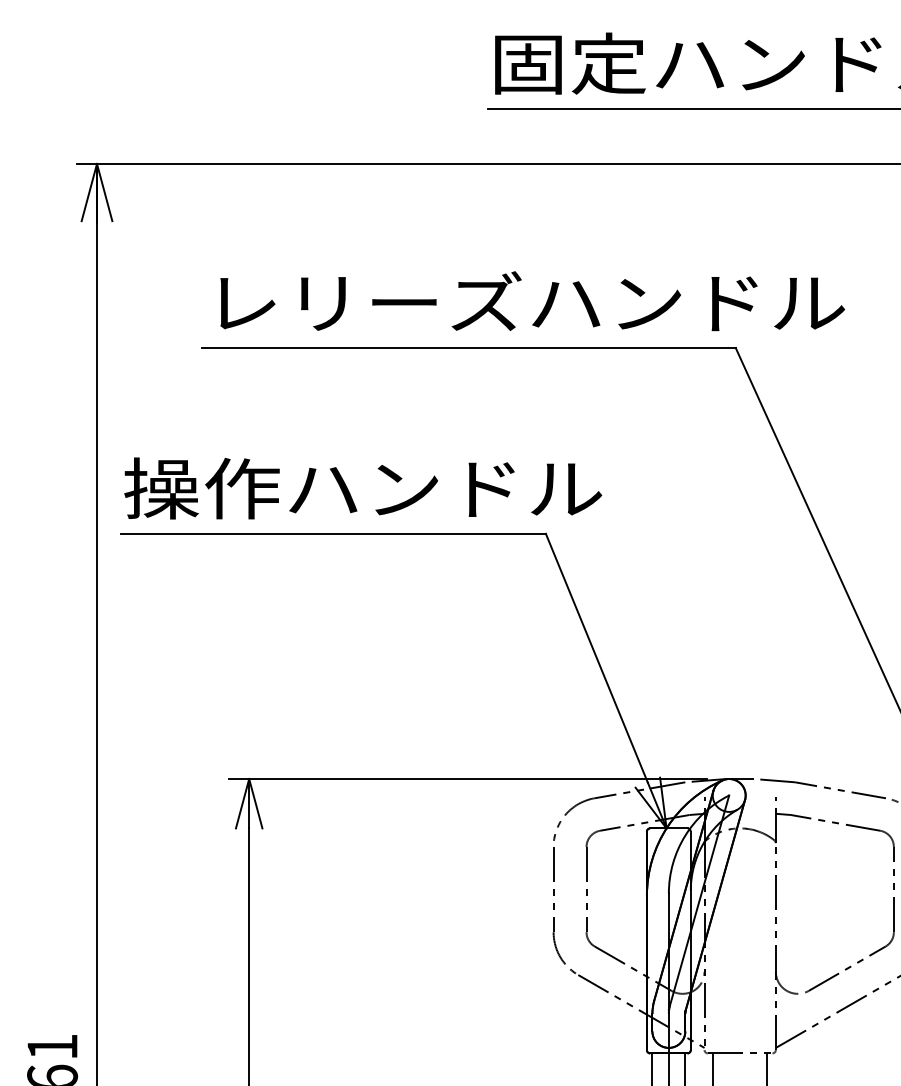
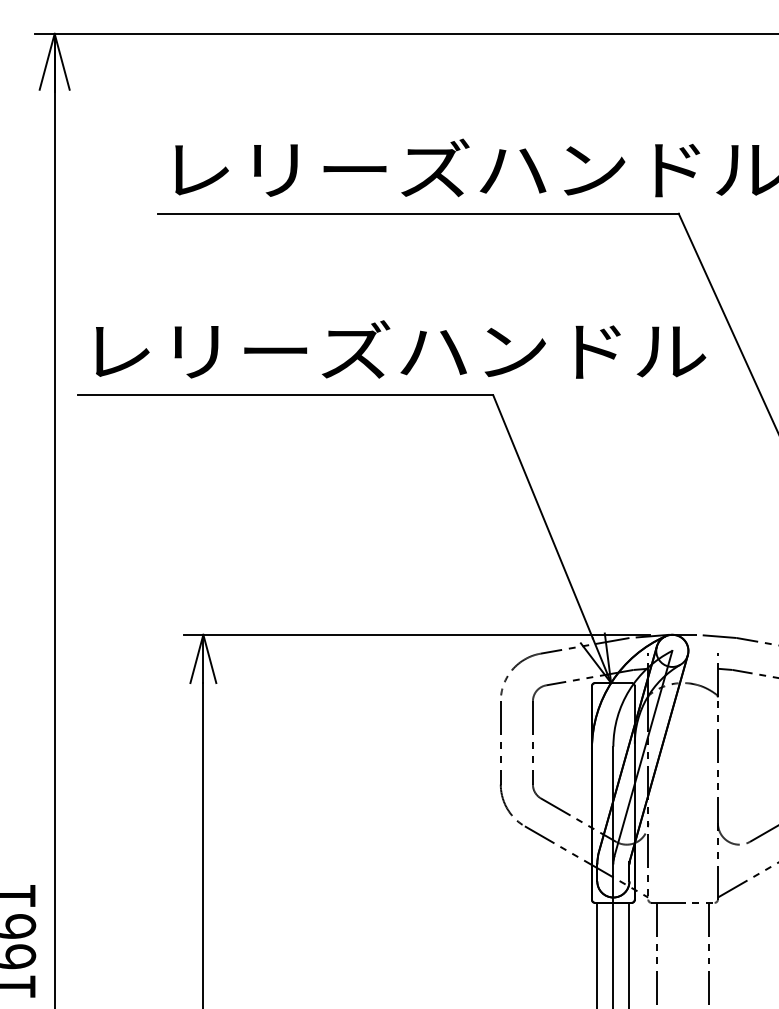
text: (443, 488) -> (393, 350), 操作ハンドル -> レリーズハンドル

